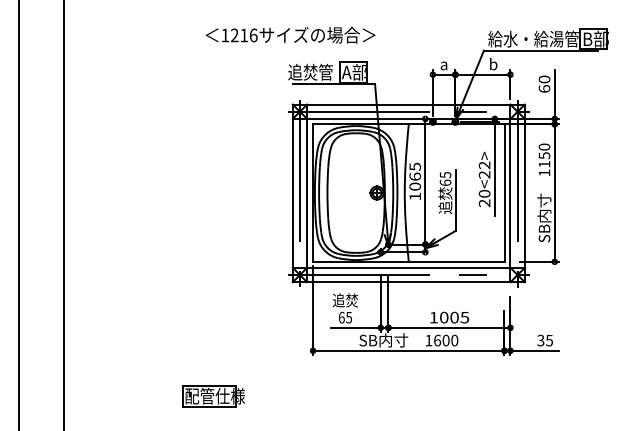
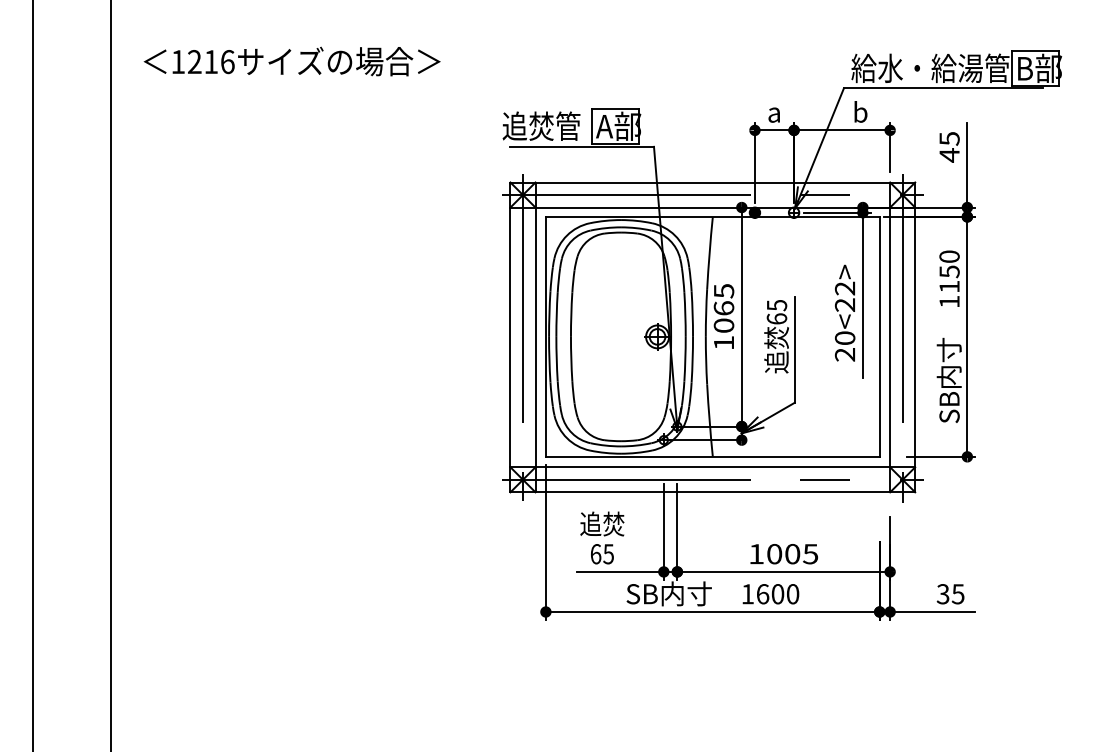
text: (290, 34) -> (291, 60), moved
text: (544, 84) -> (949, 147), 60 -> 45
part: (213, 396) -> (372, 691), removed

